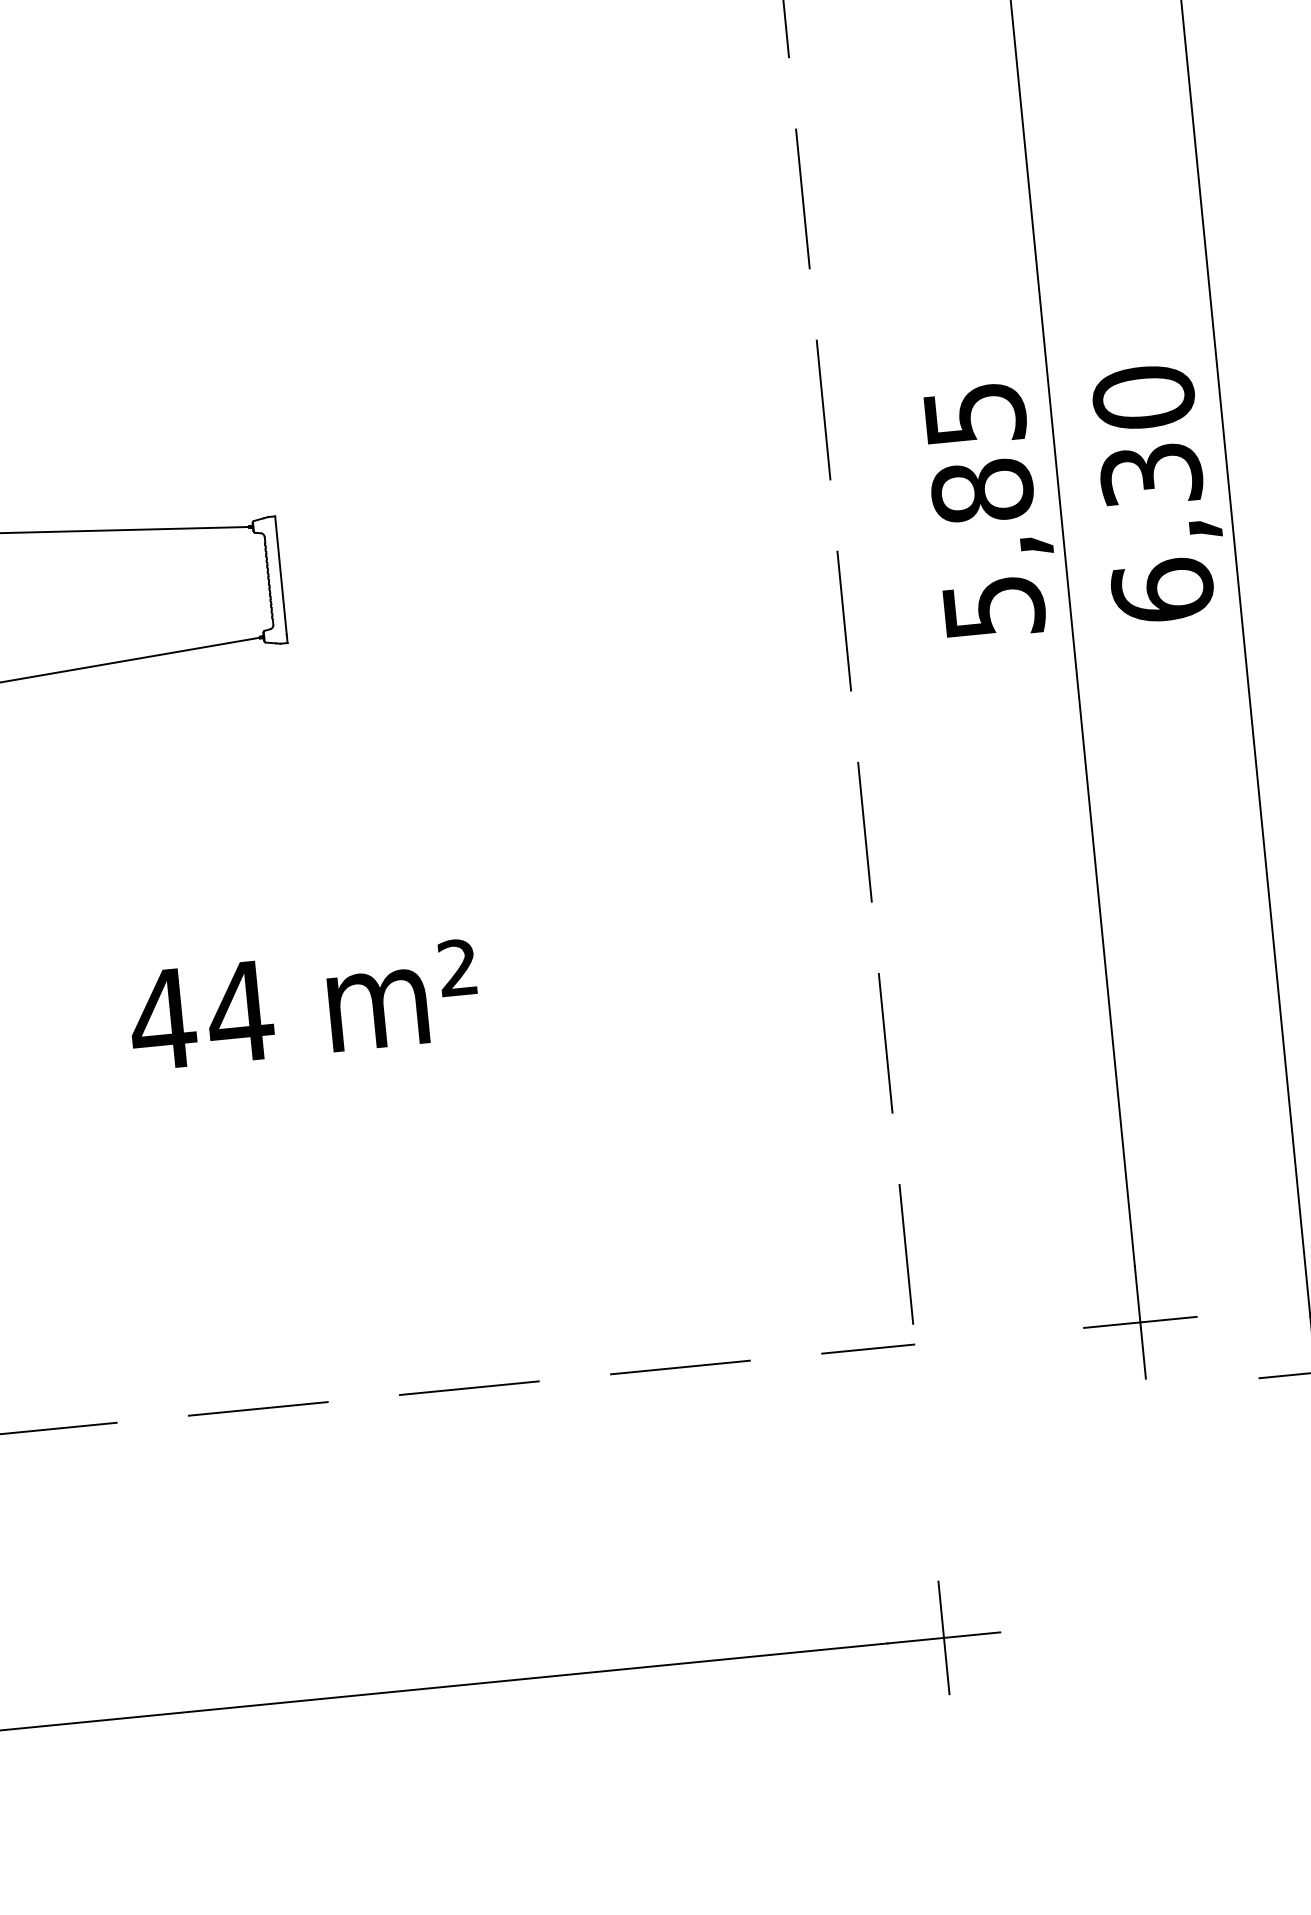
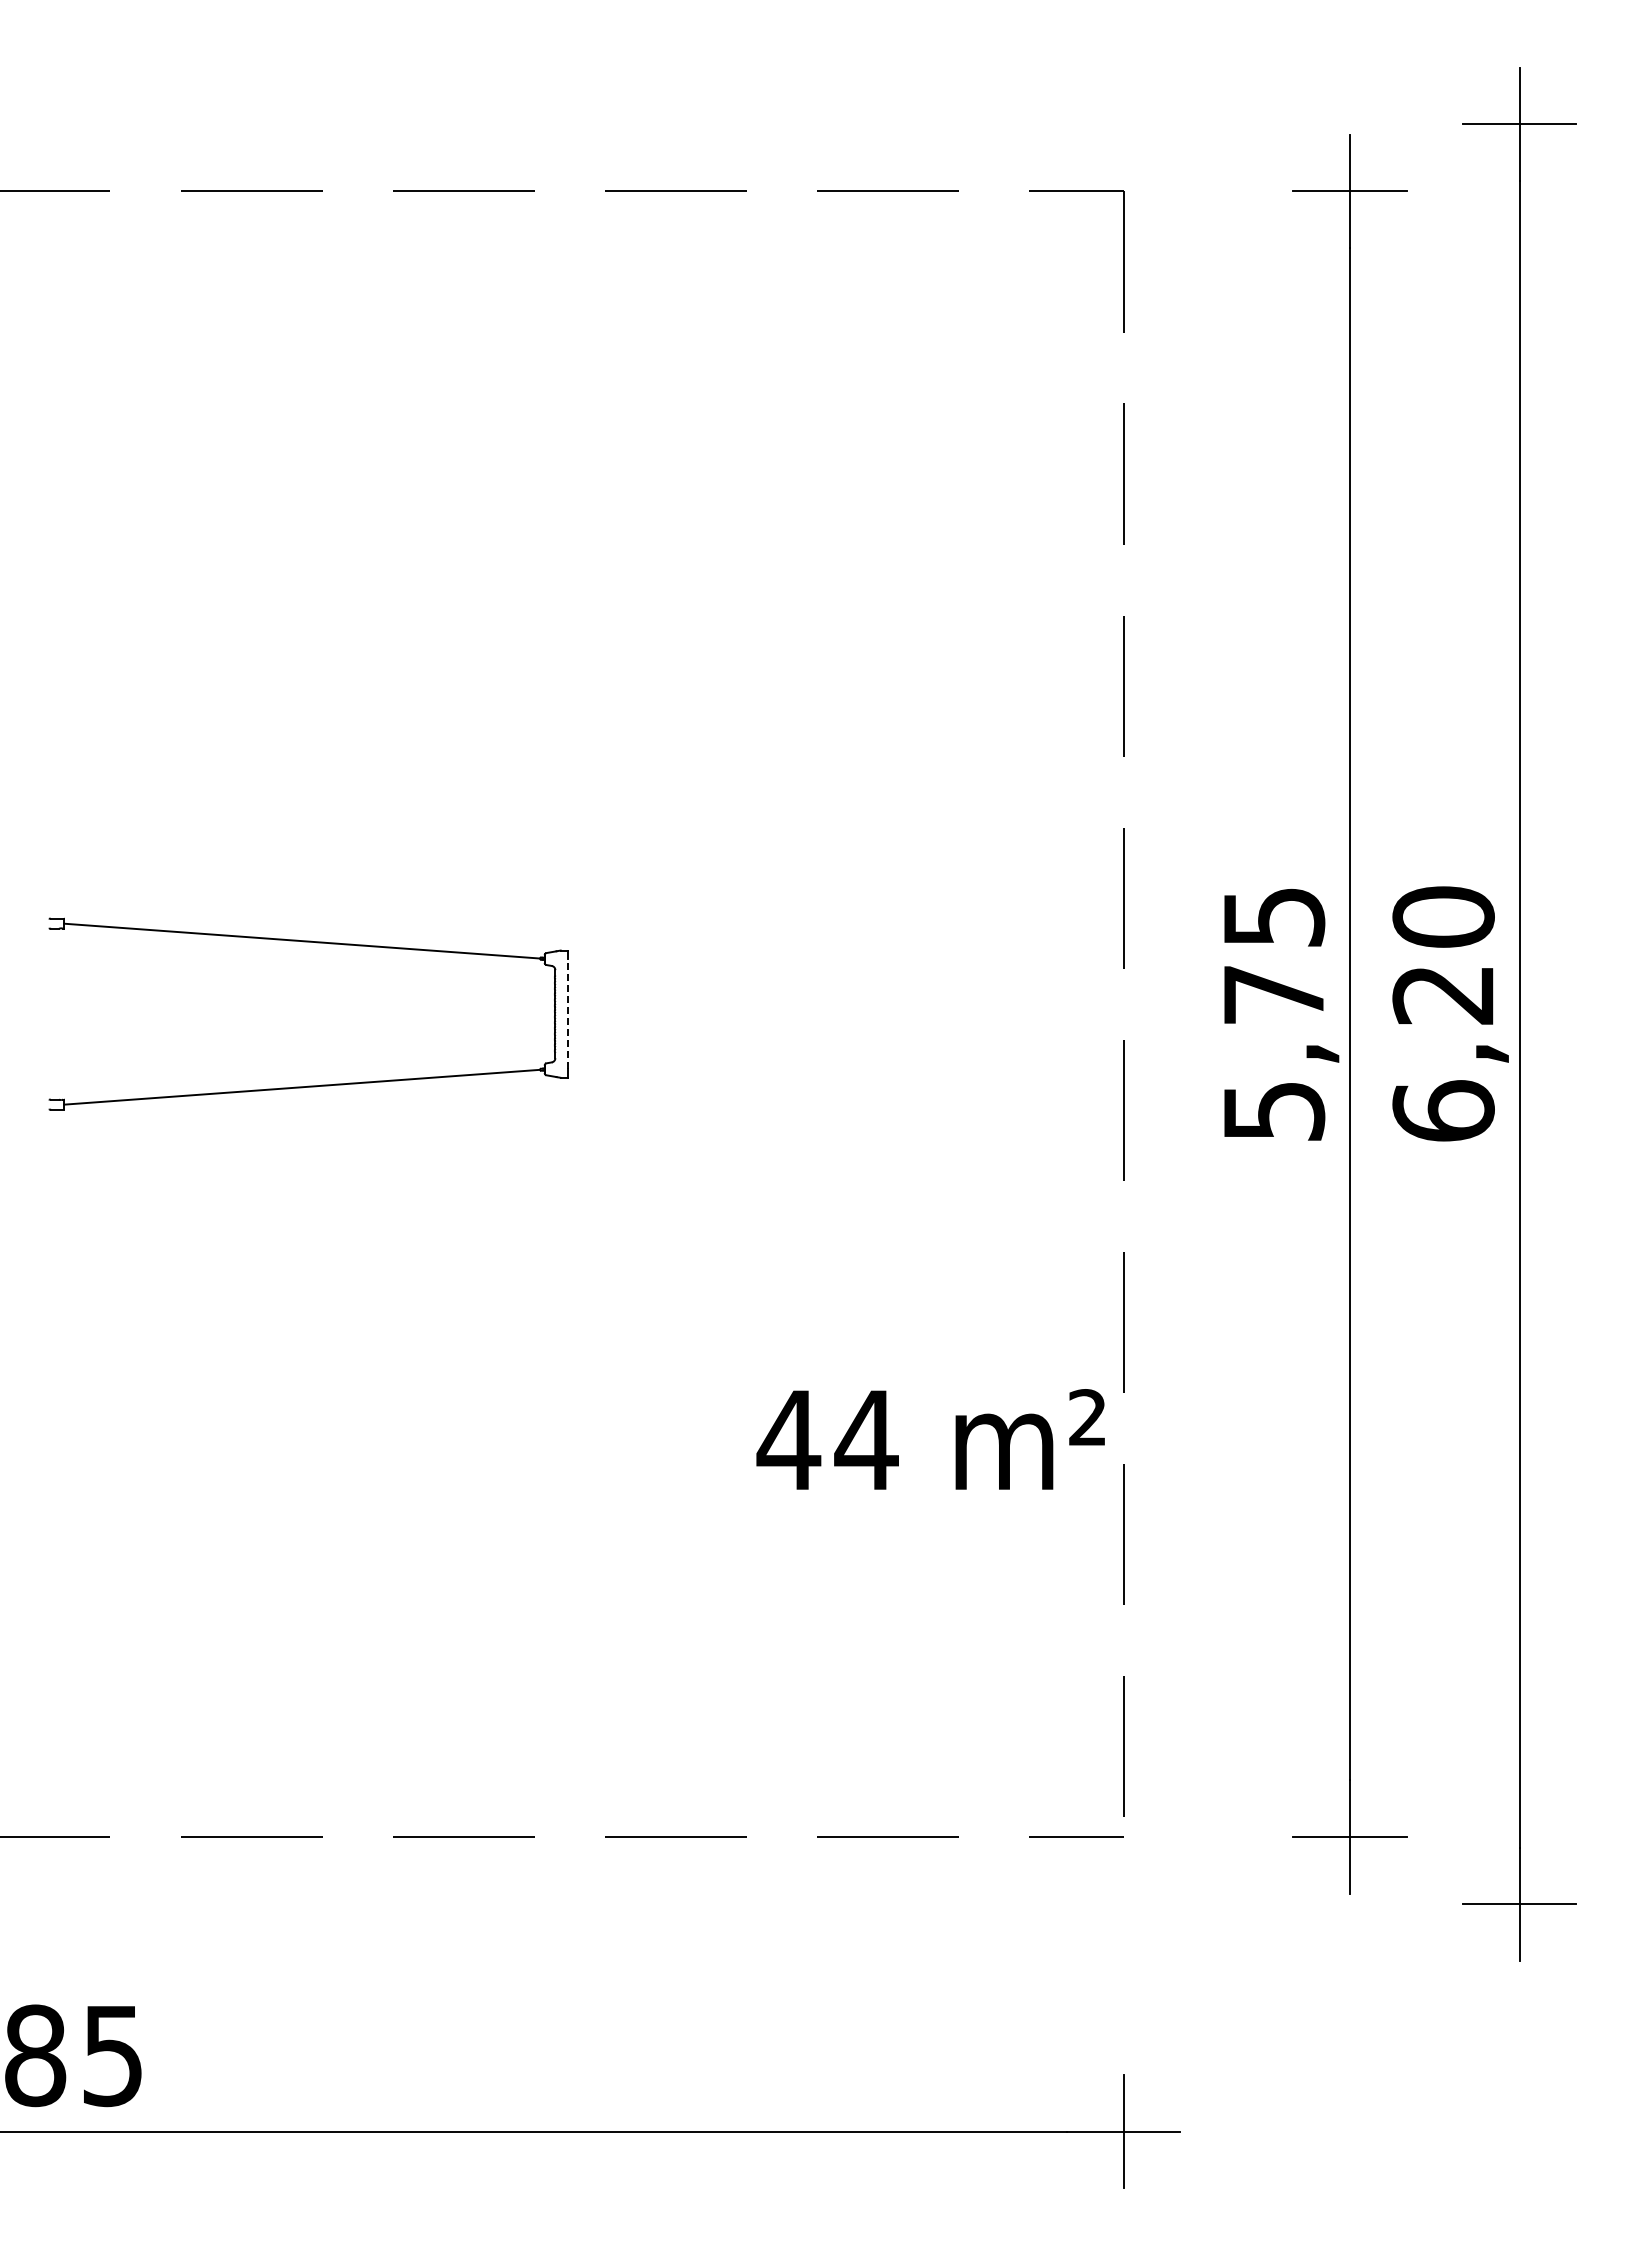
text: (1151, 474) -> (1443, 994), 6,30 -> 6,20
text: (981, 491) -> (1273, 994), 5,85 -> 5,75
line: (281, 579) -> (567, 1013), solid -> dashed
text: (303, 1004) -> (930, 1439), moved

